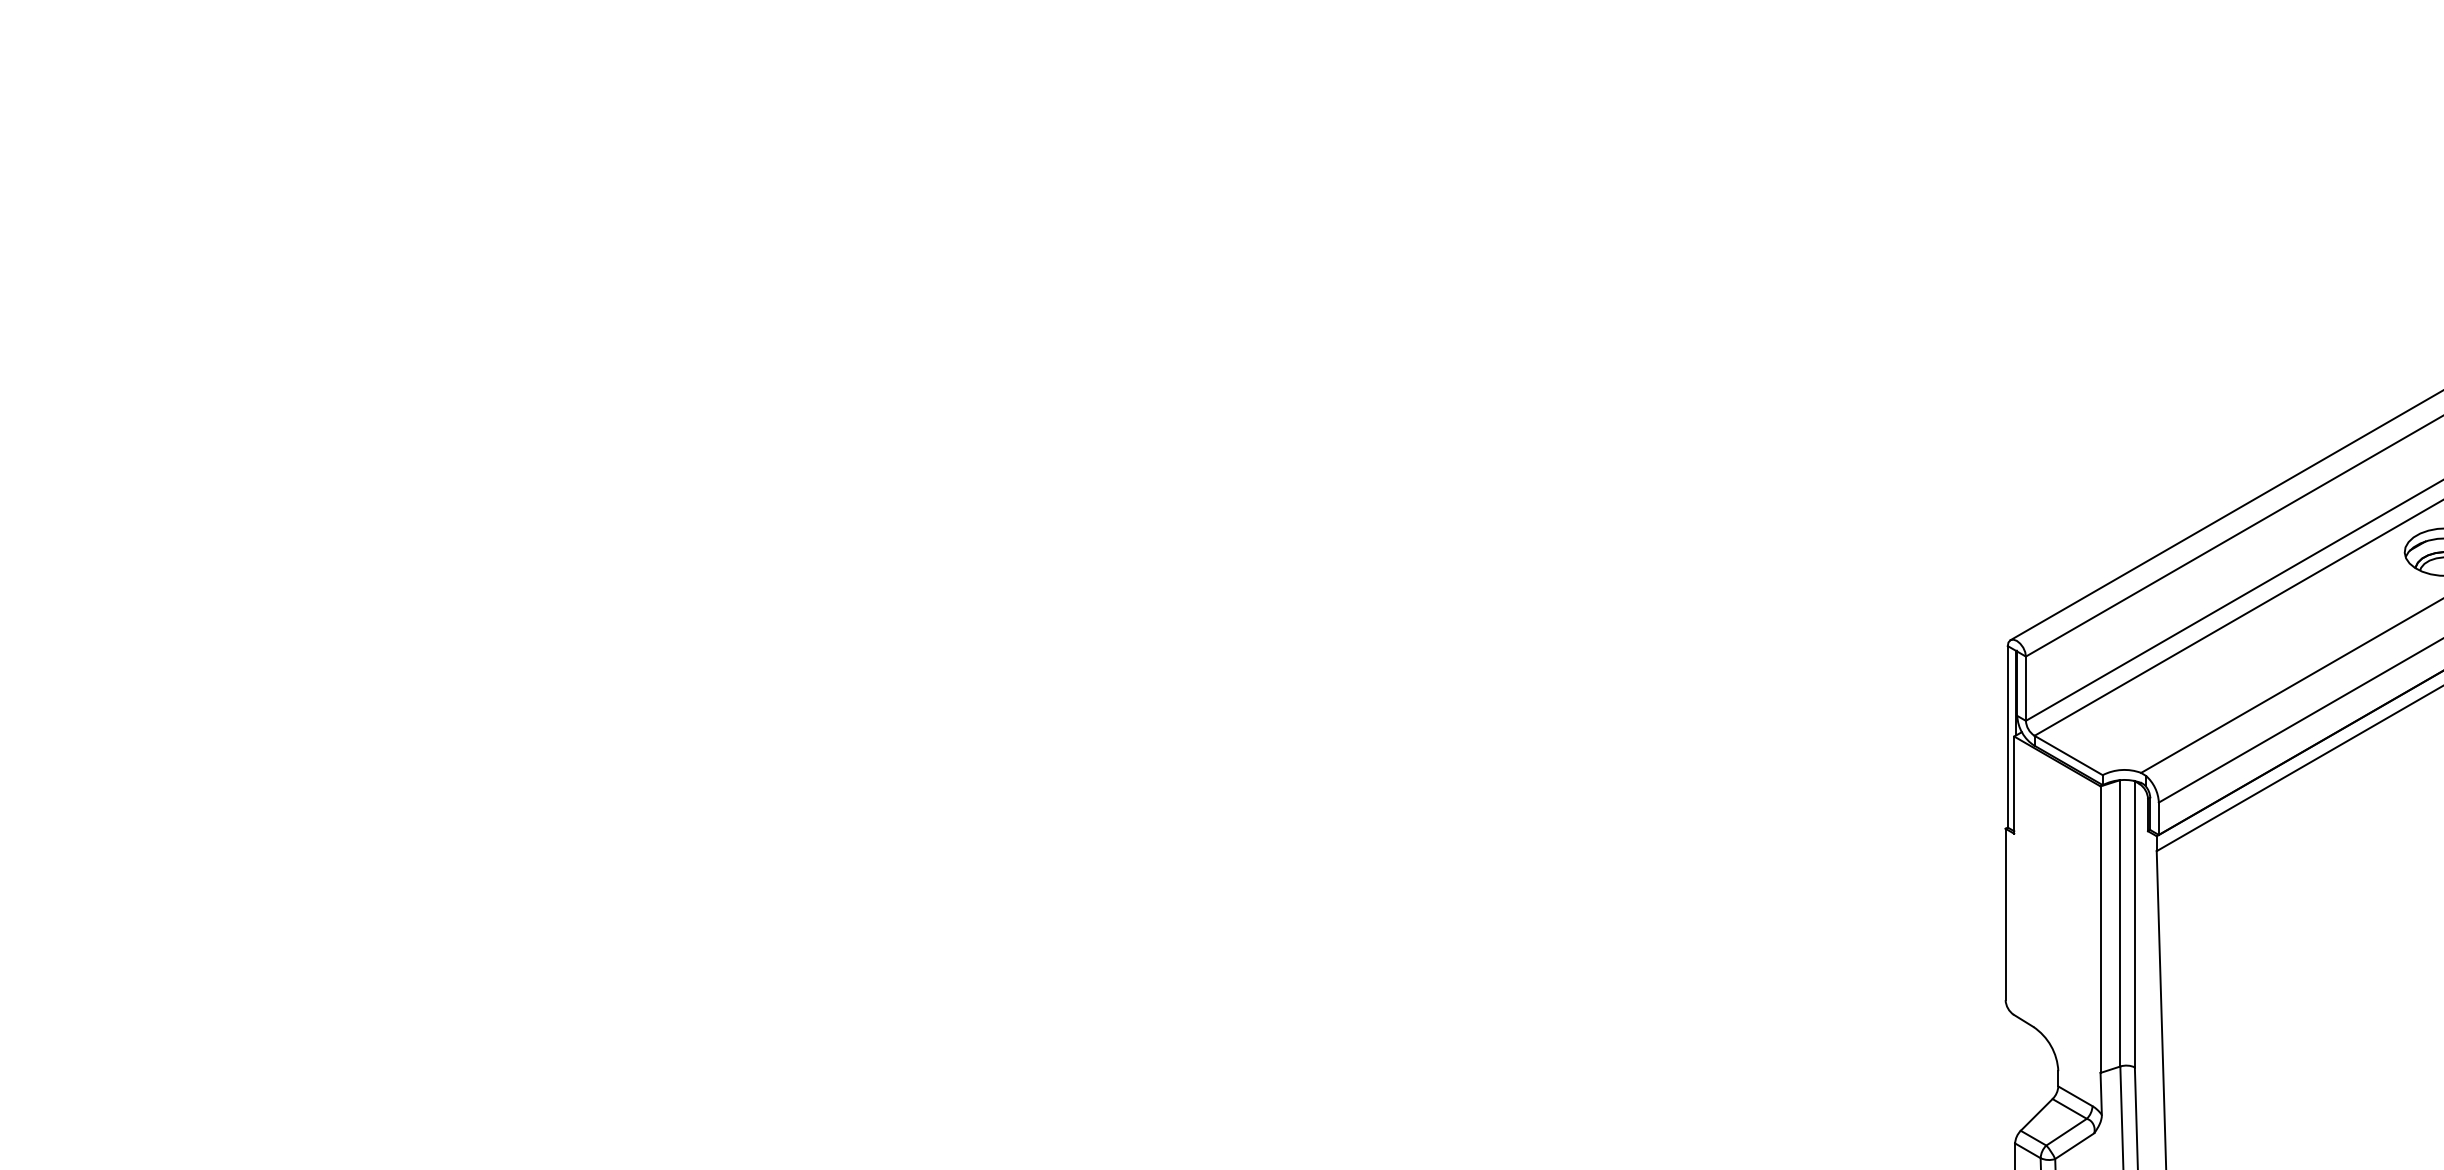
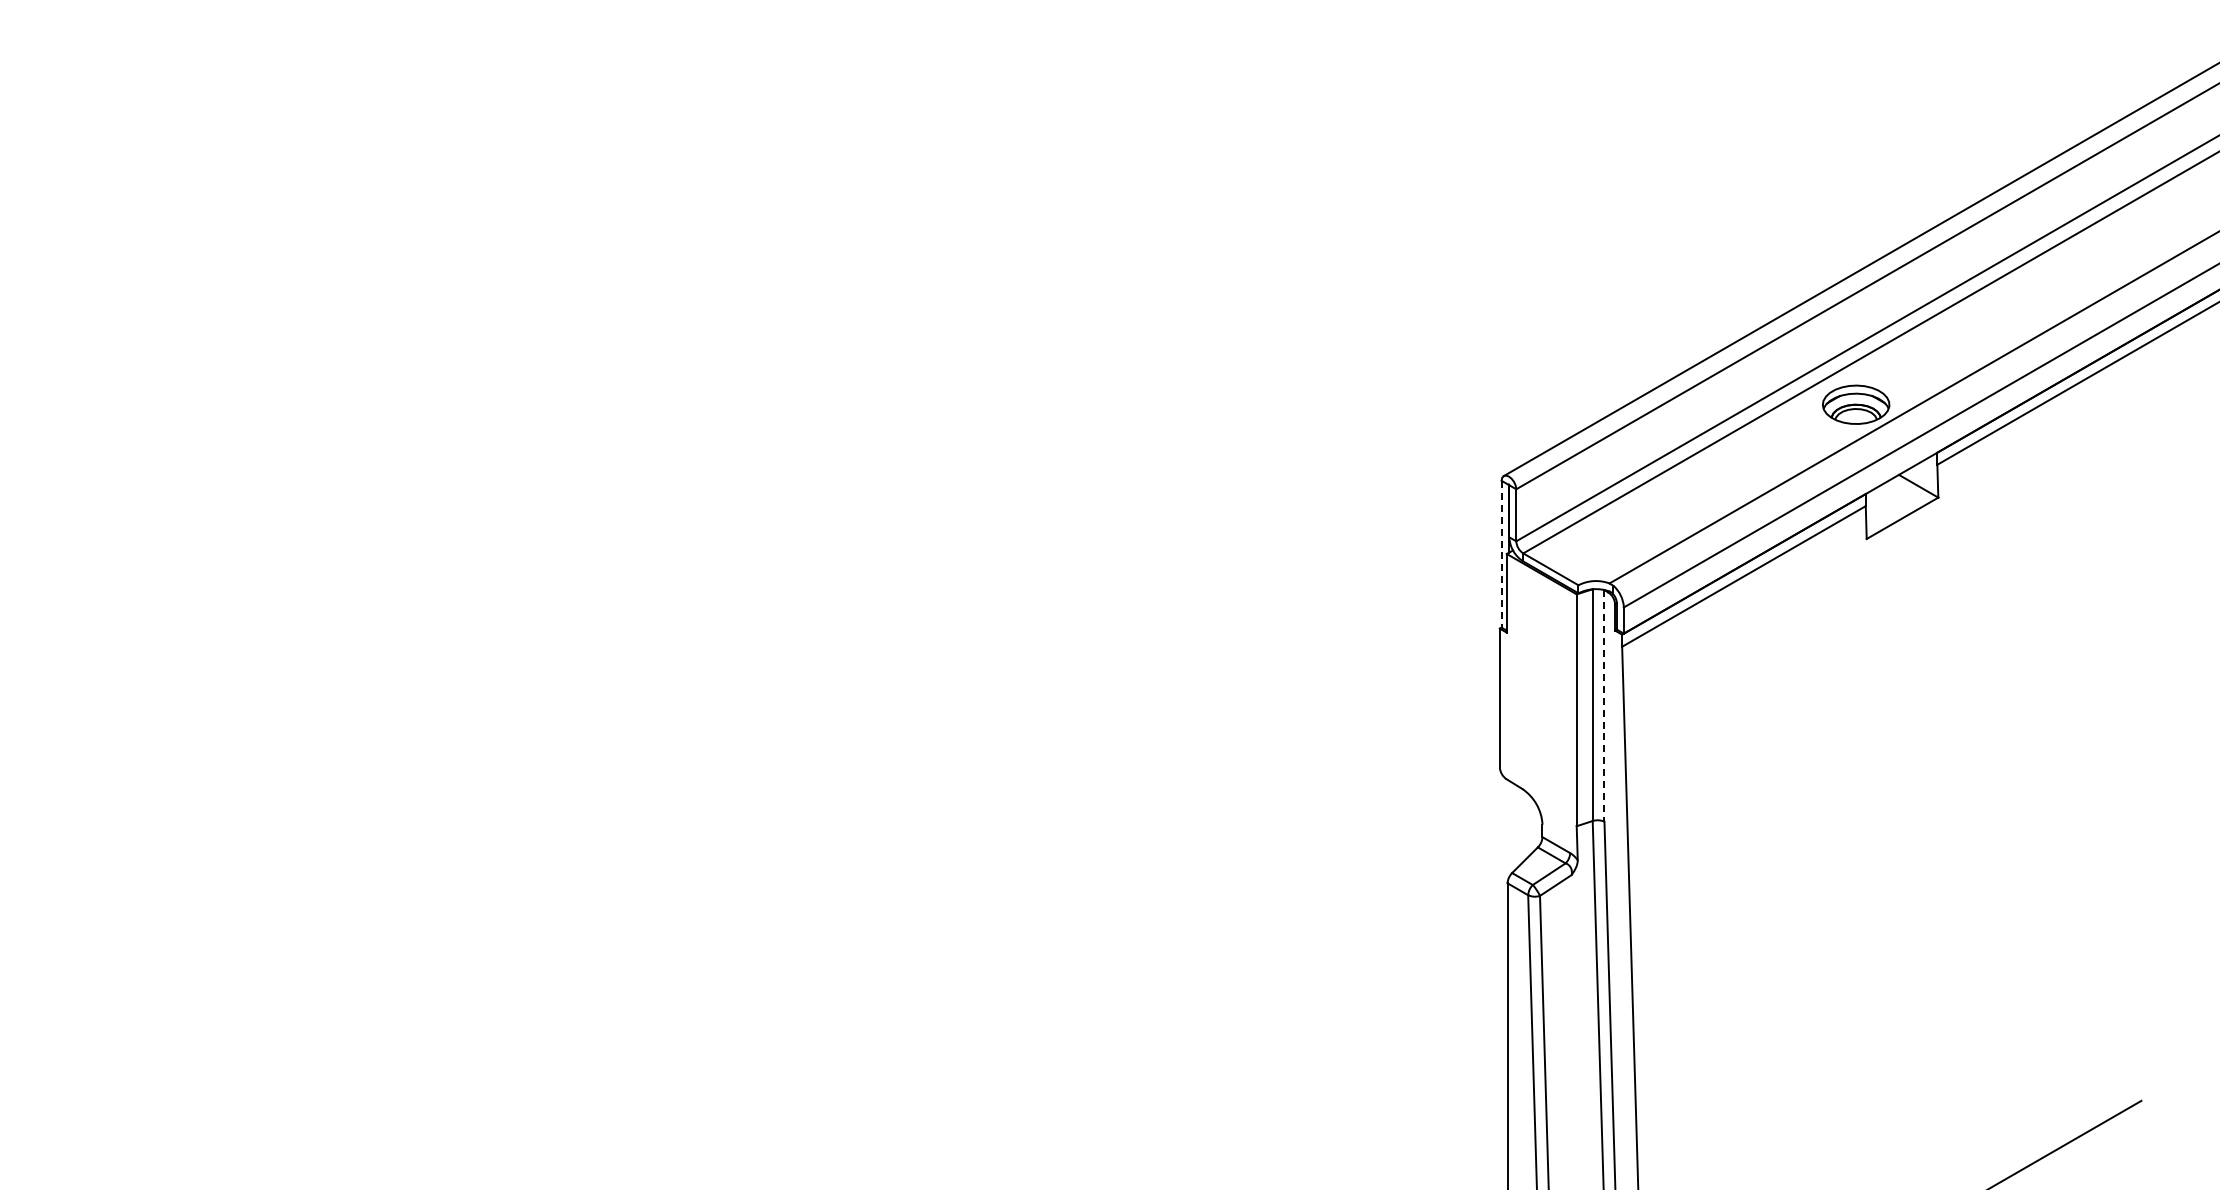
line: (2007, 737) -> (1501, 554), solid -> dashed
line: (2134, 924) -> (1604, 706), solid -> dashed

